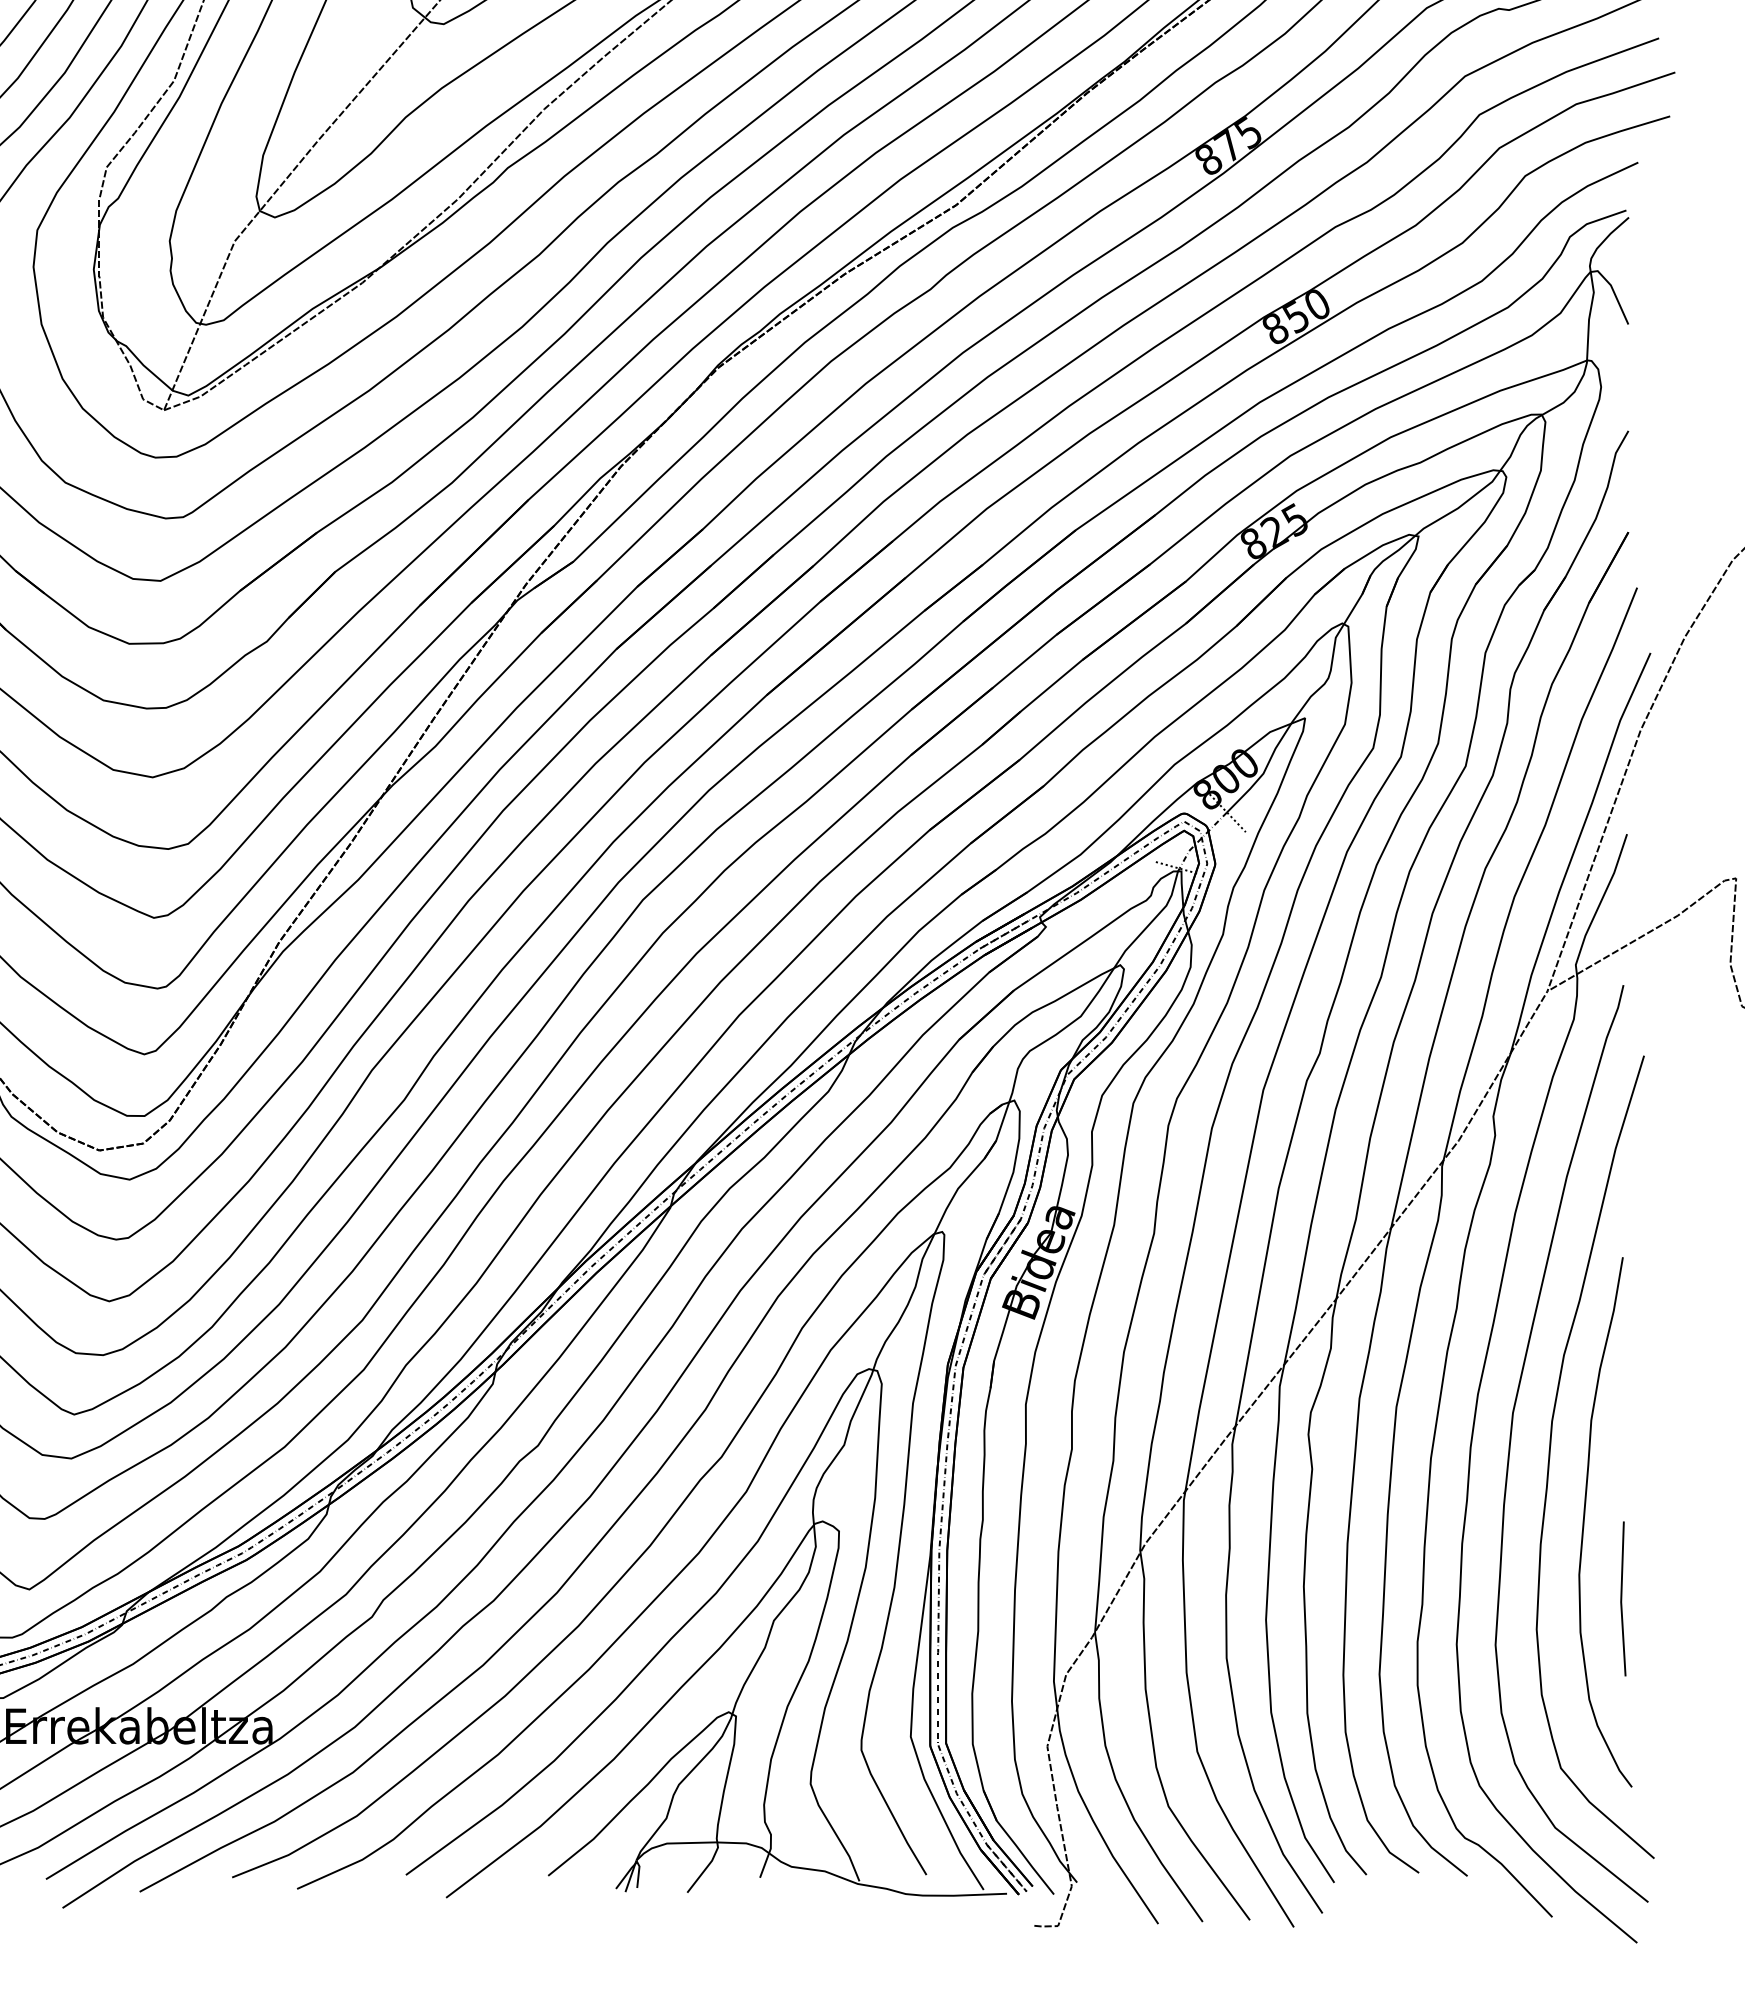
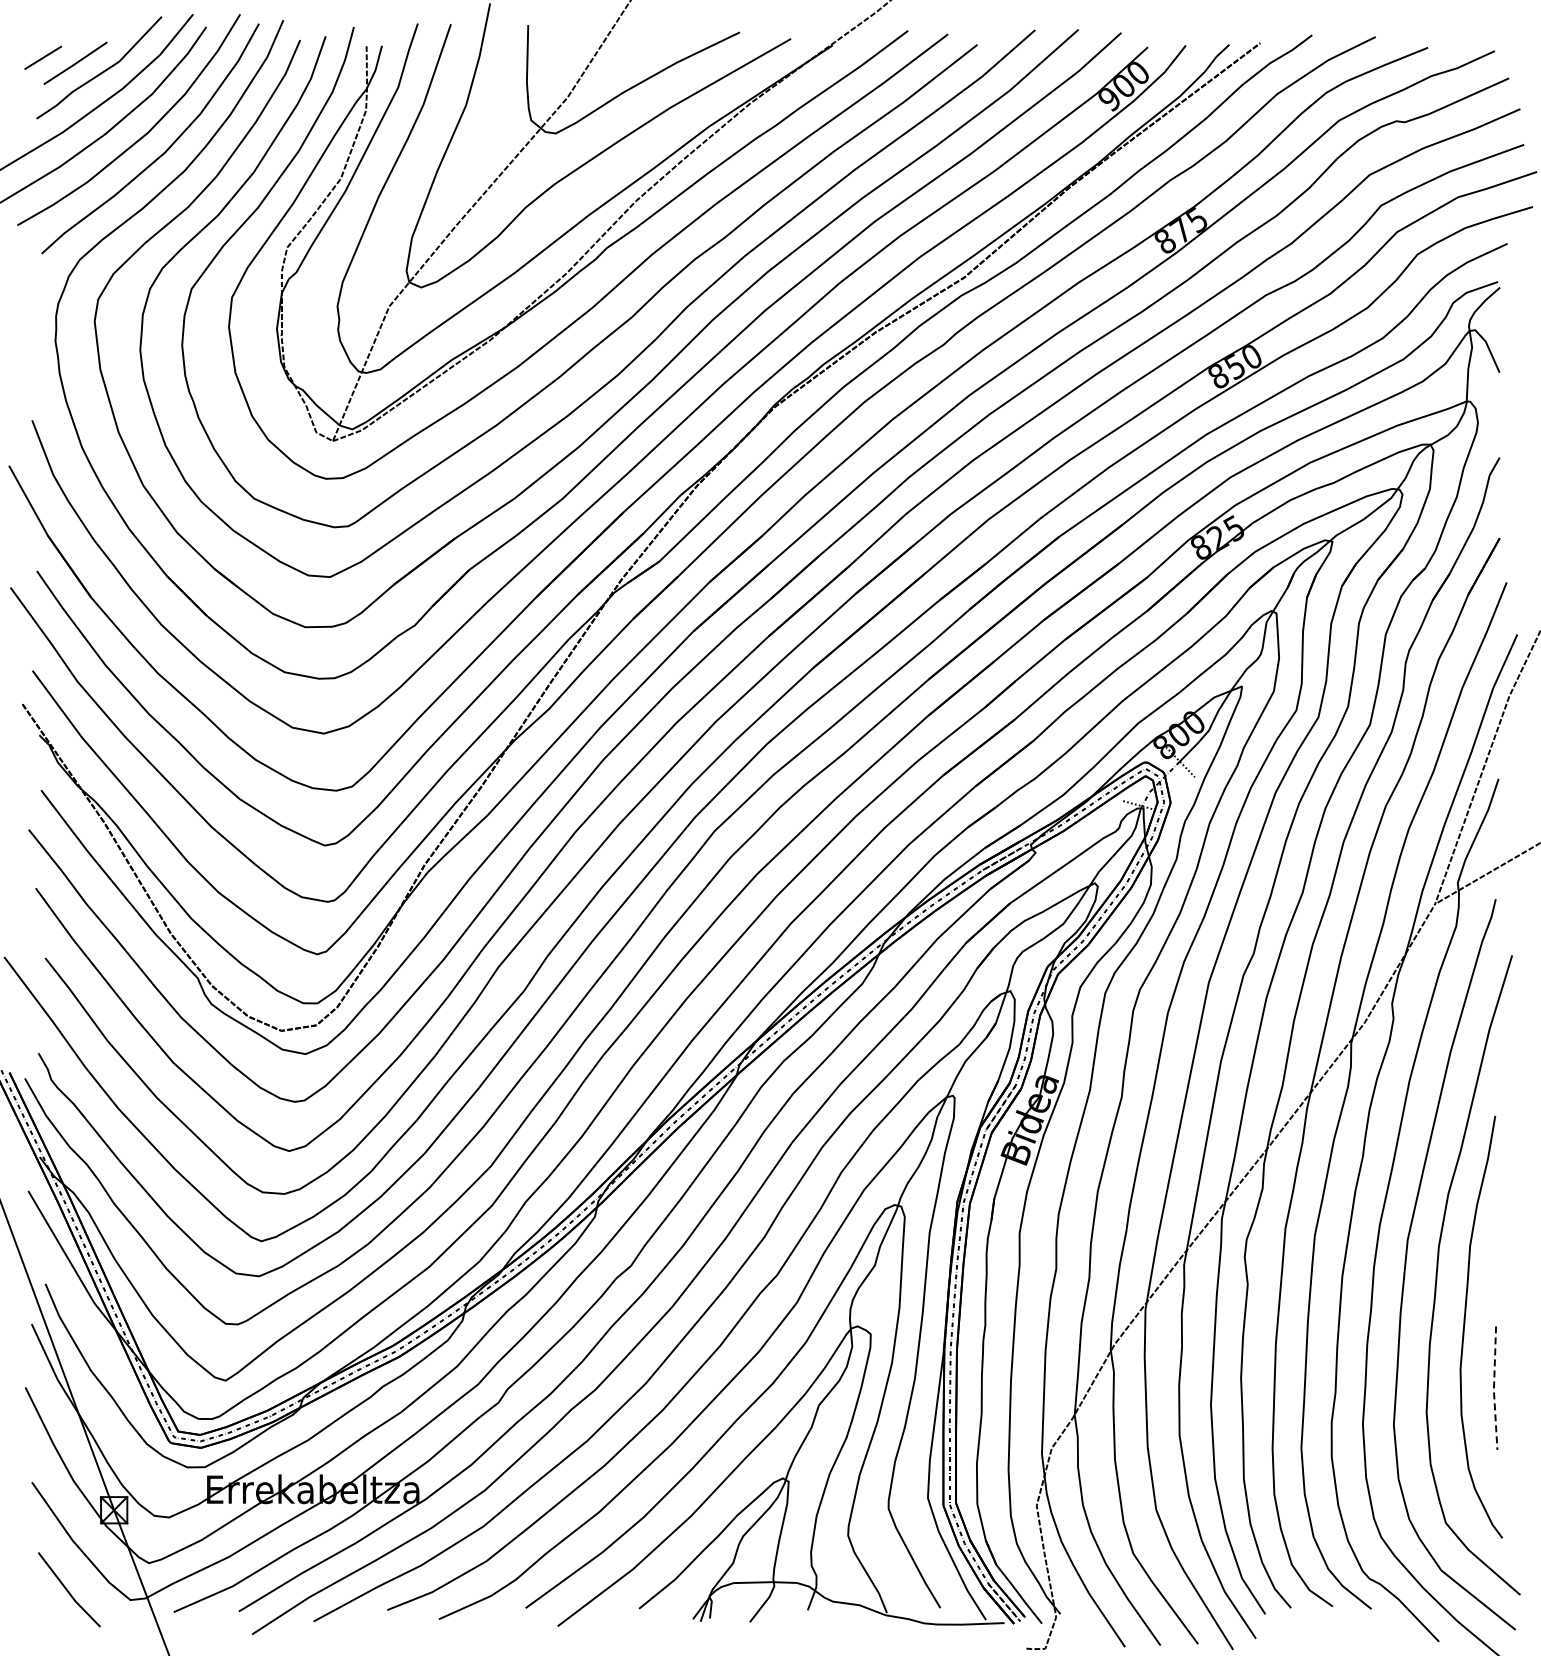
line: (1620, 1599) -> (1493, 1388), solid -> dashed

